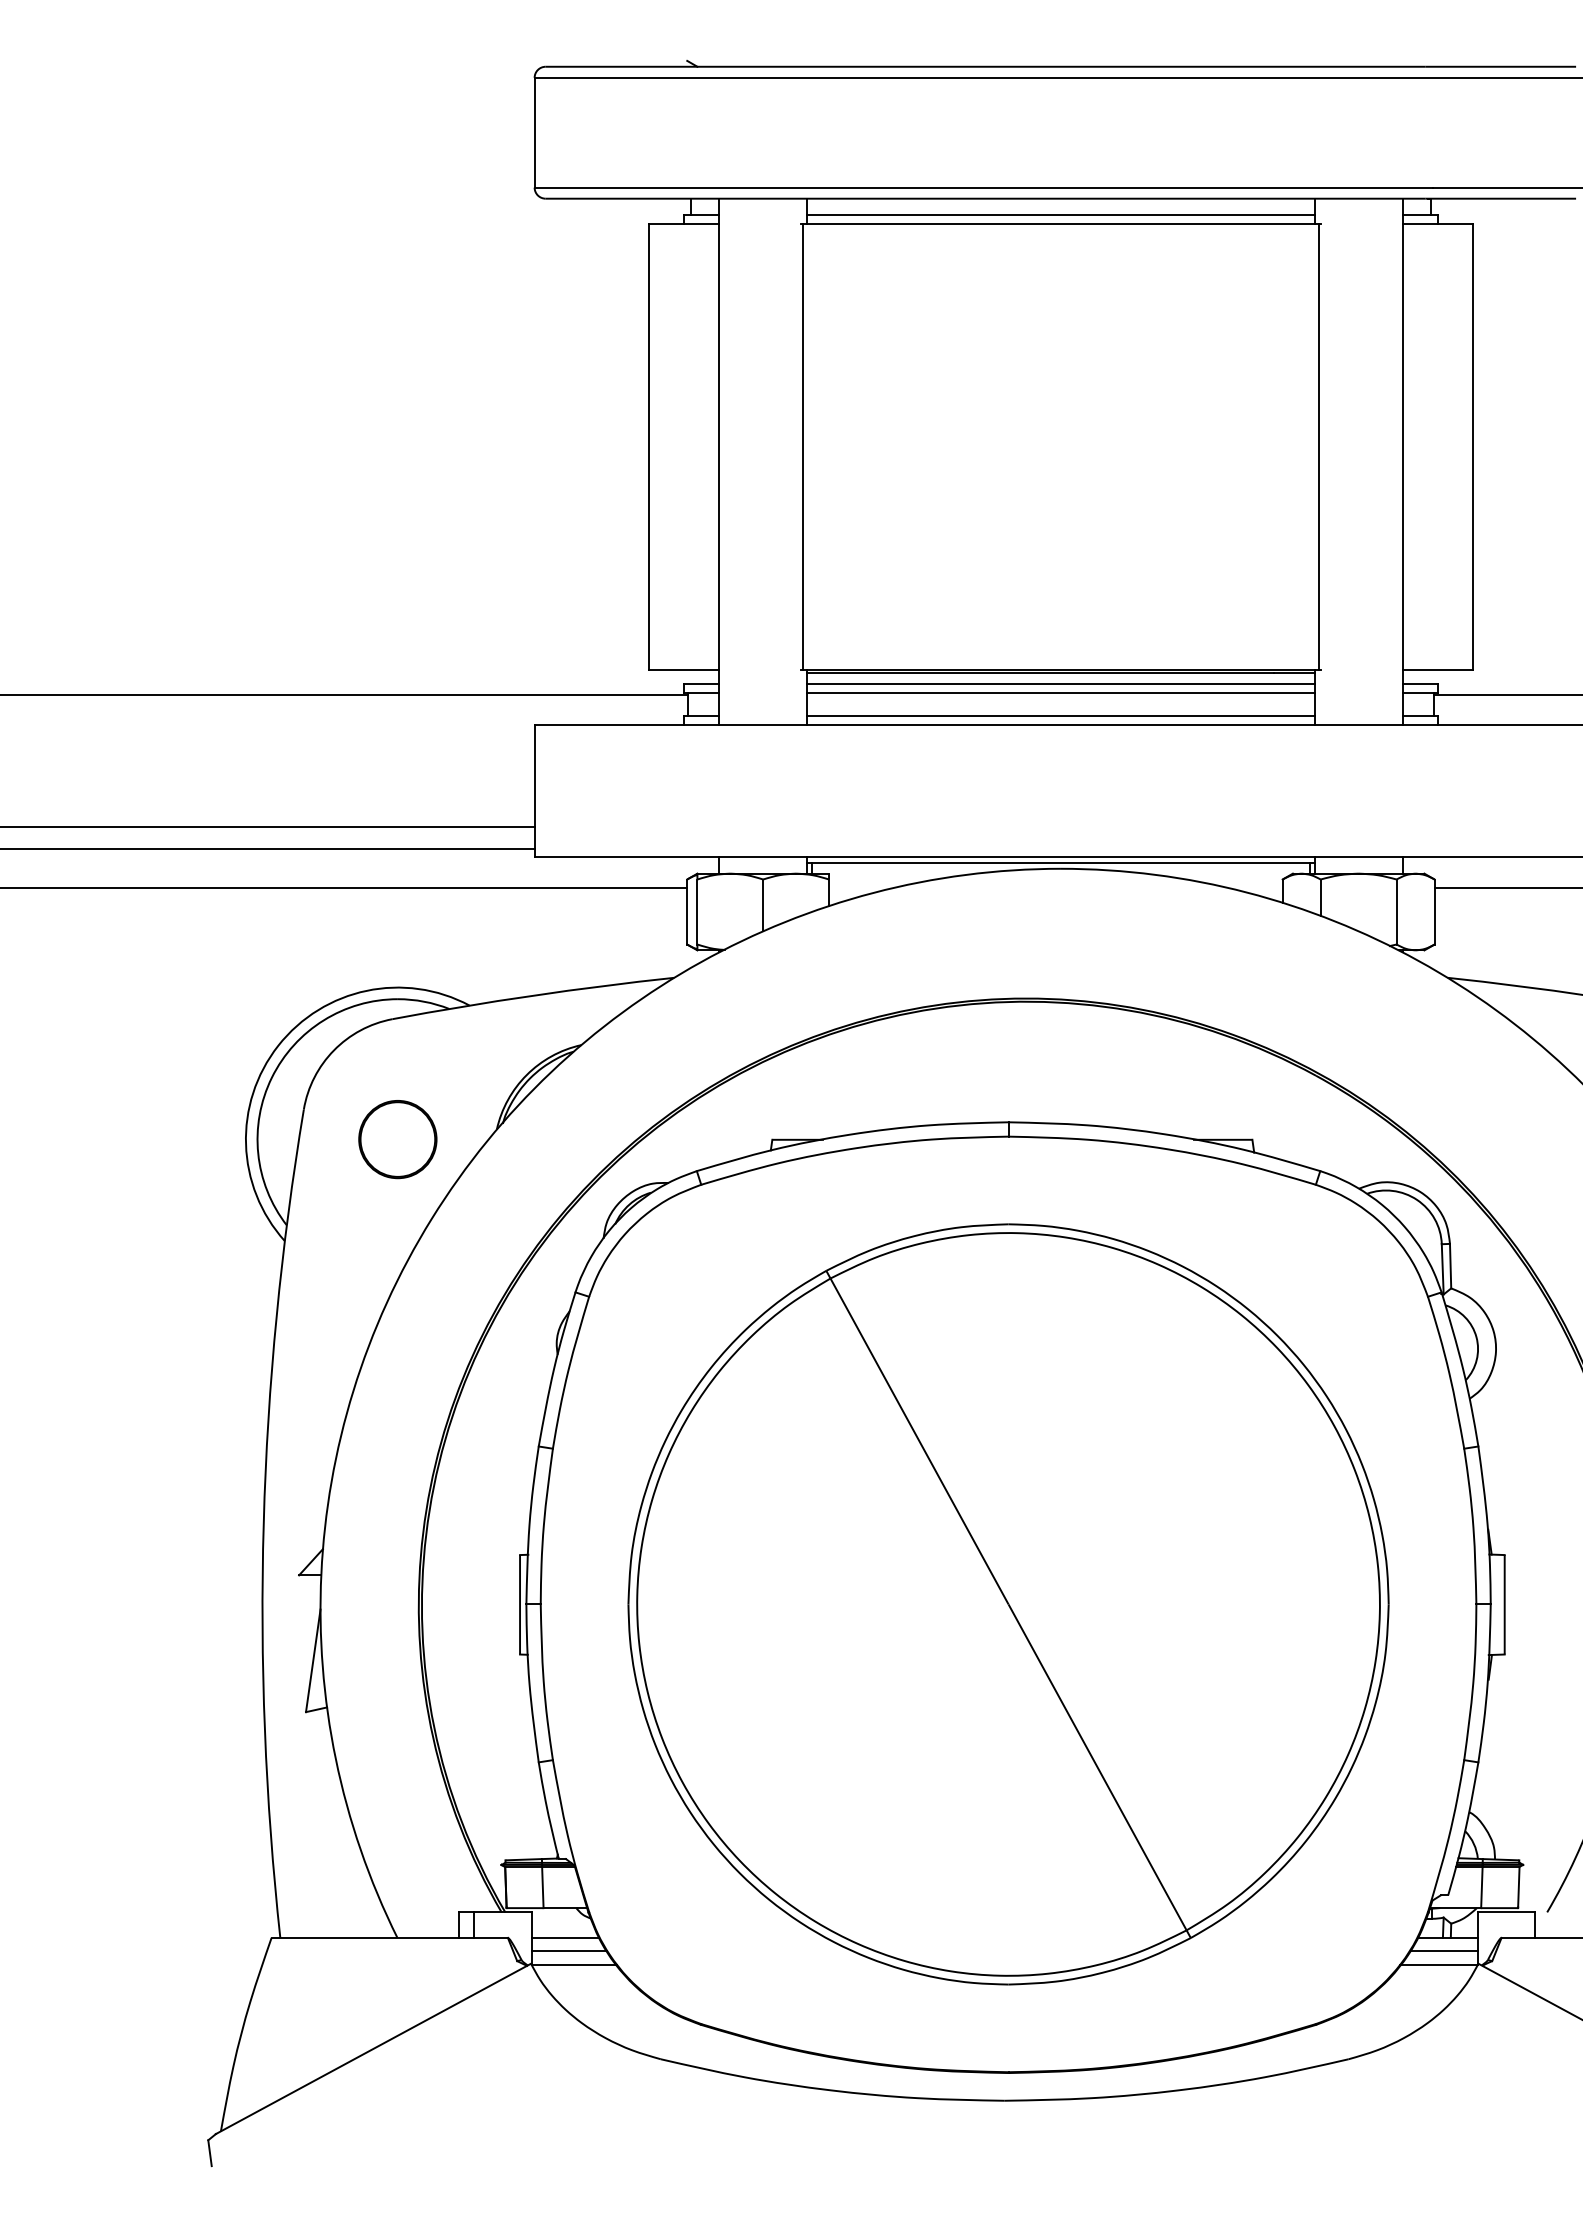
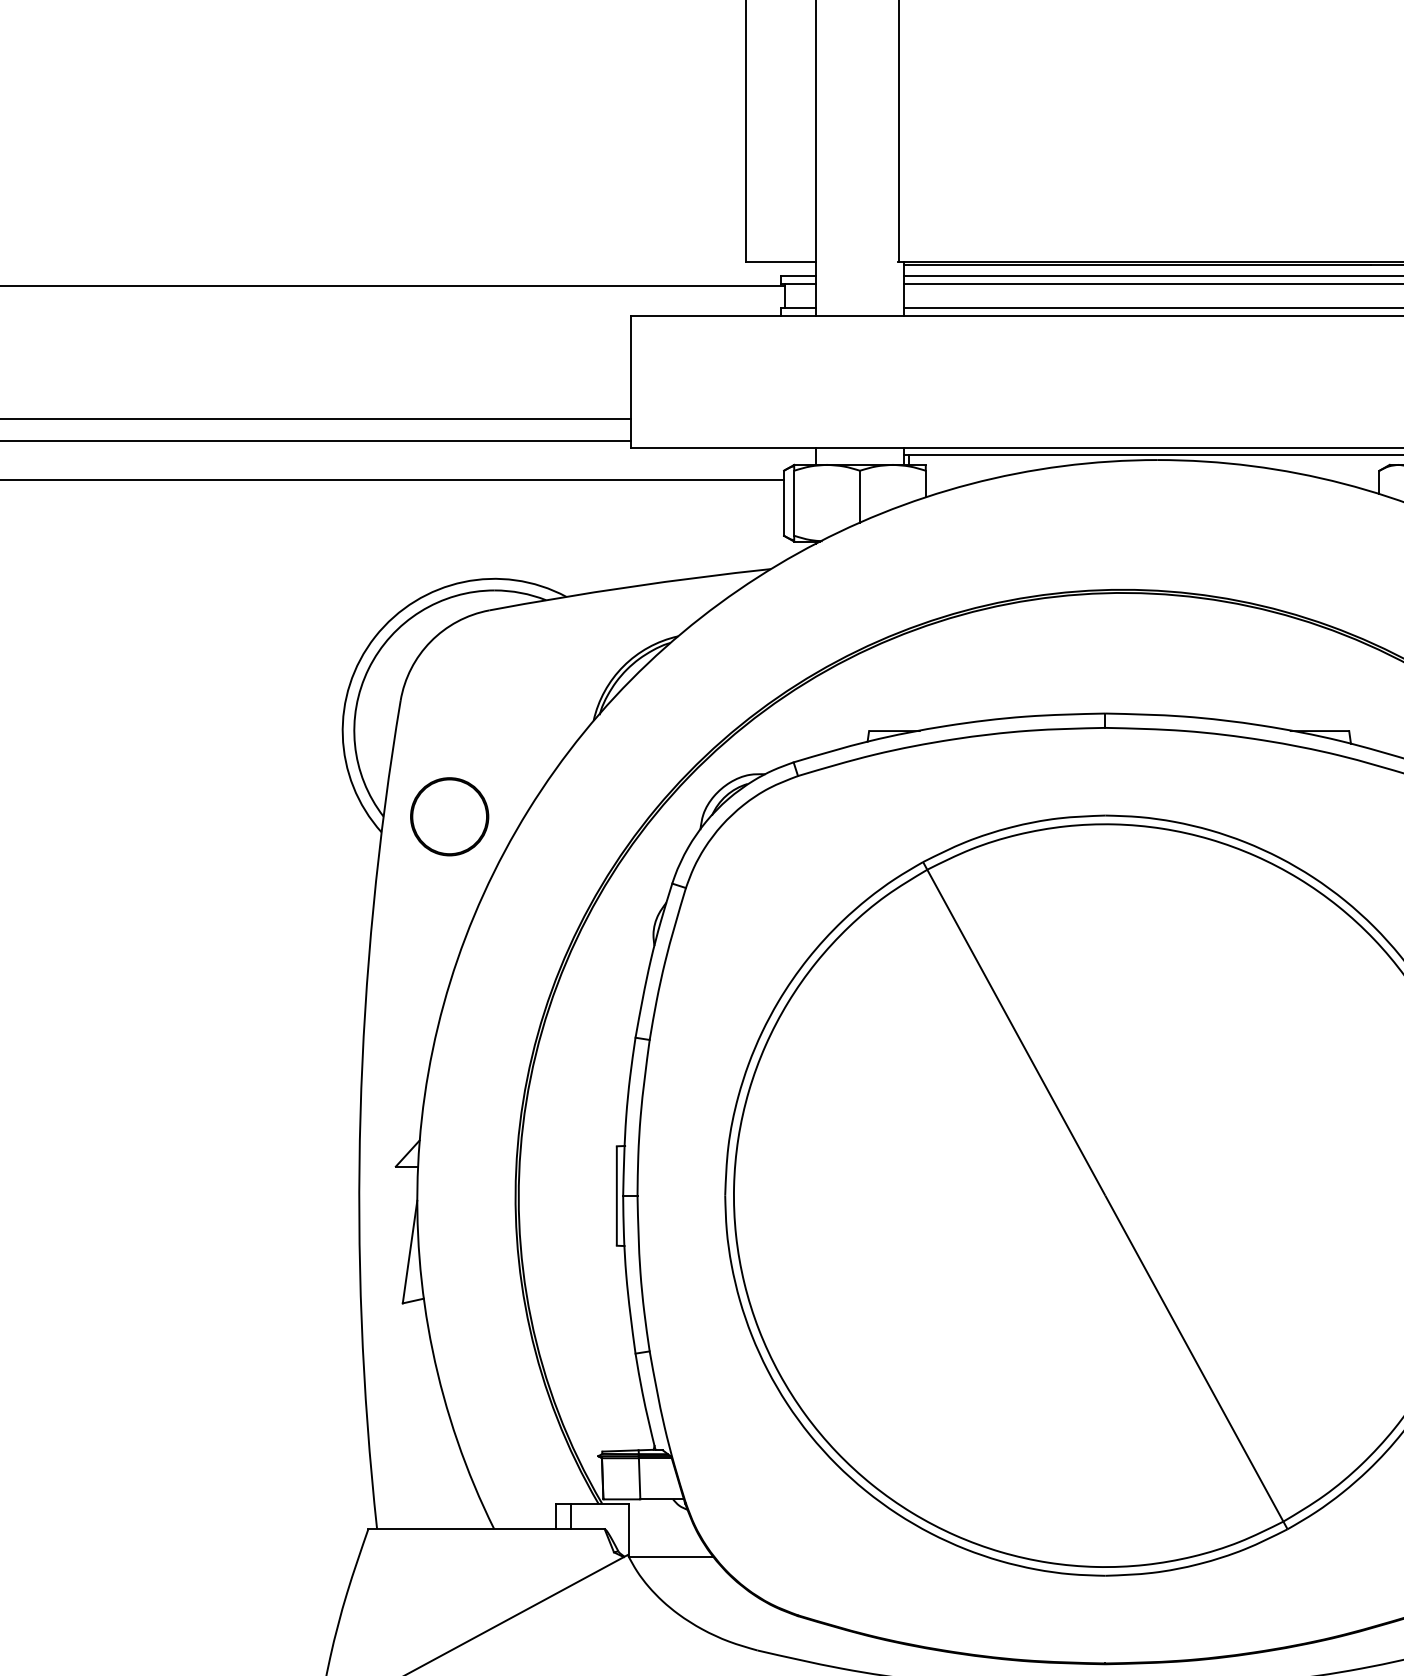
part: (397, 1139) -> (449, 816), moved
line: (565, 1937) -> (662, 1528), removed
line: (568, 1950) -> (665, 1541), removed

